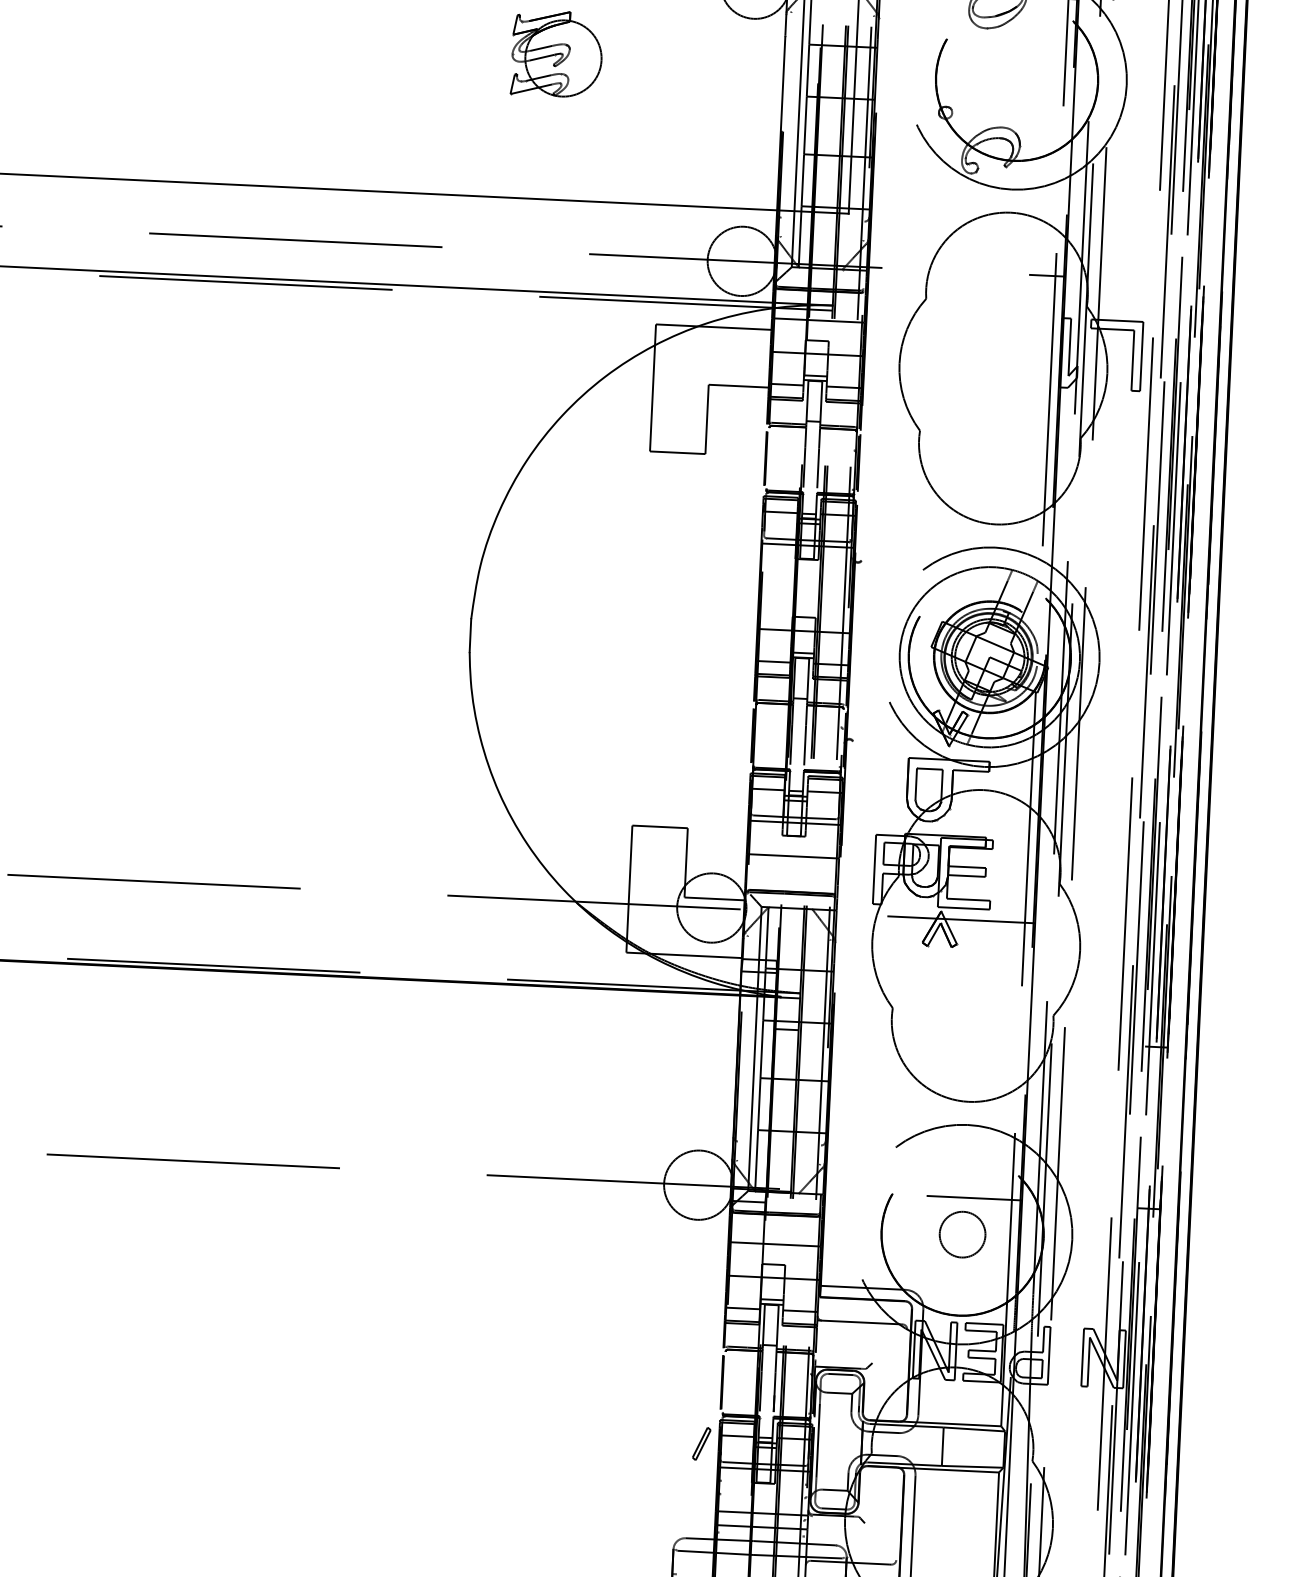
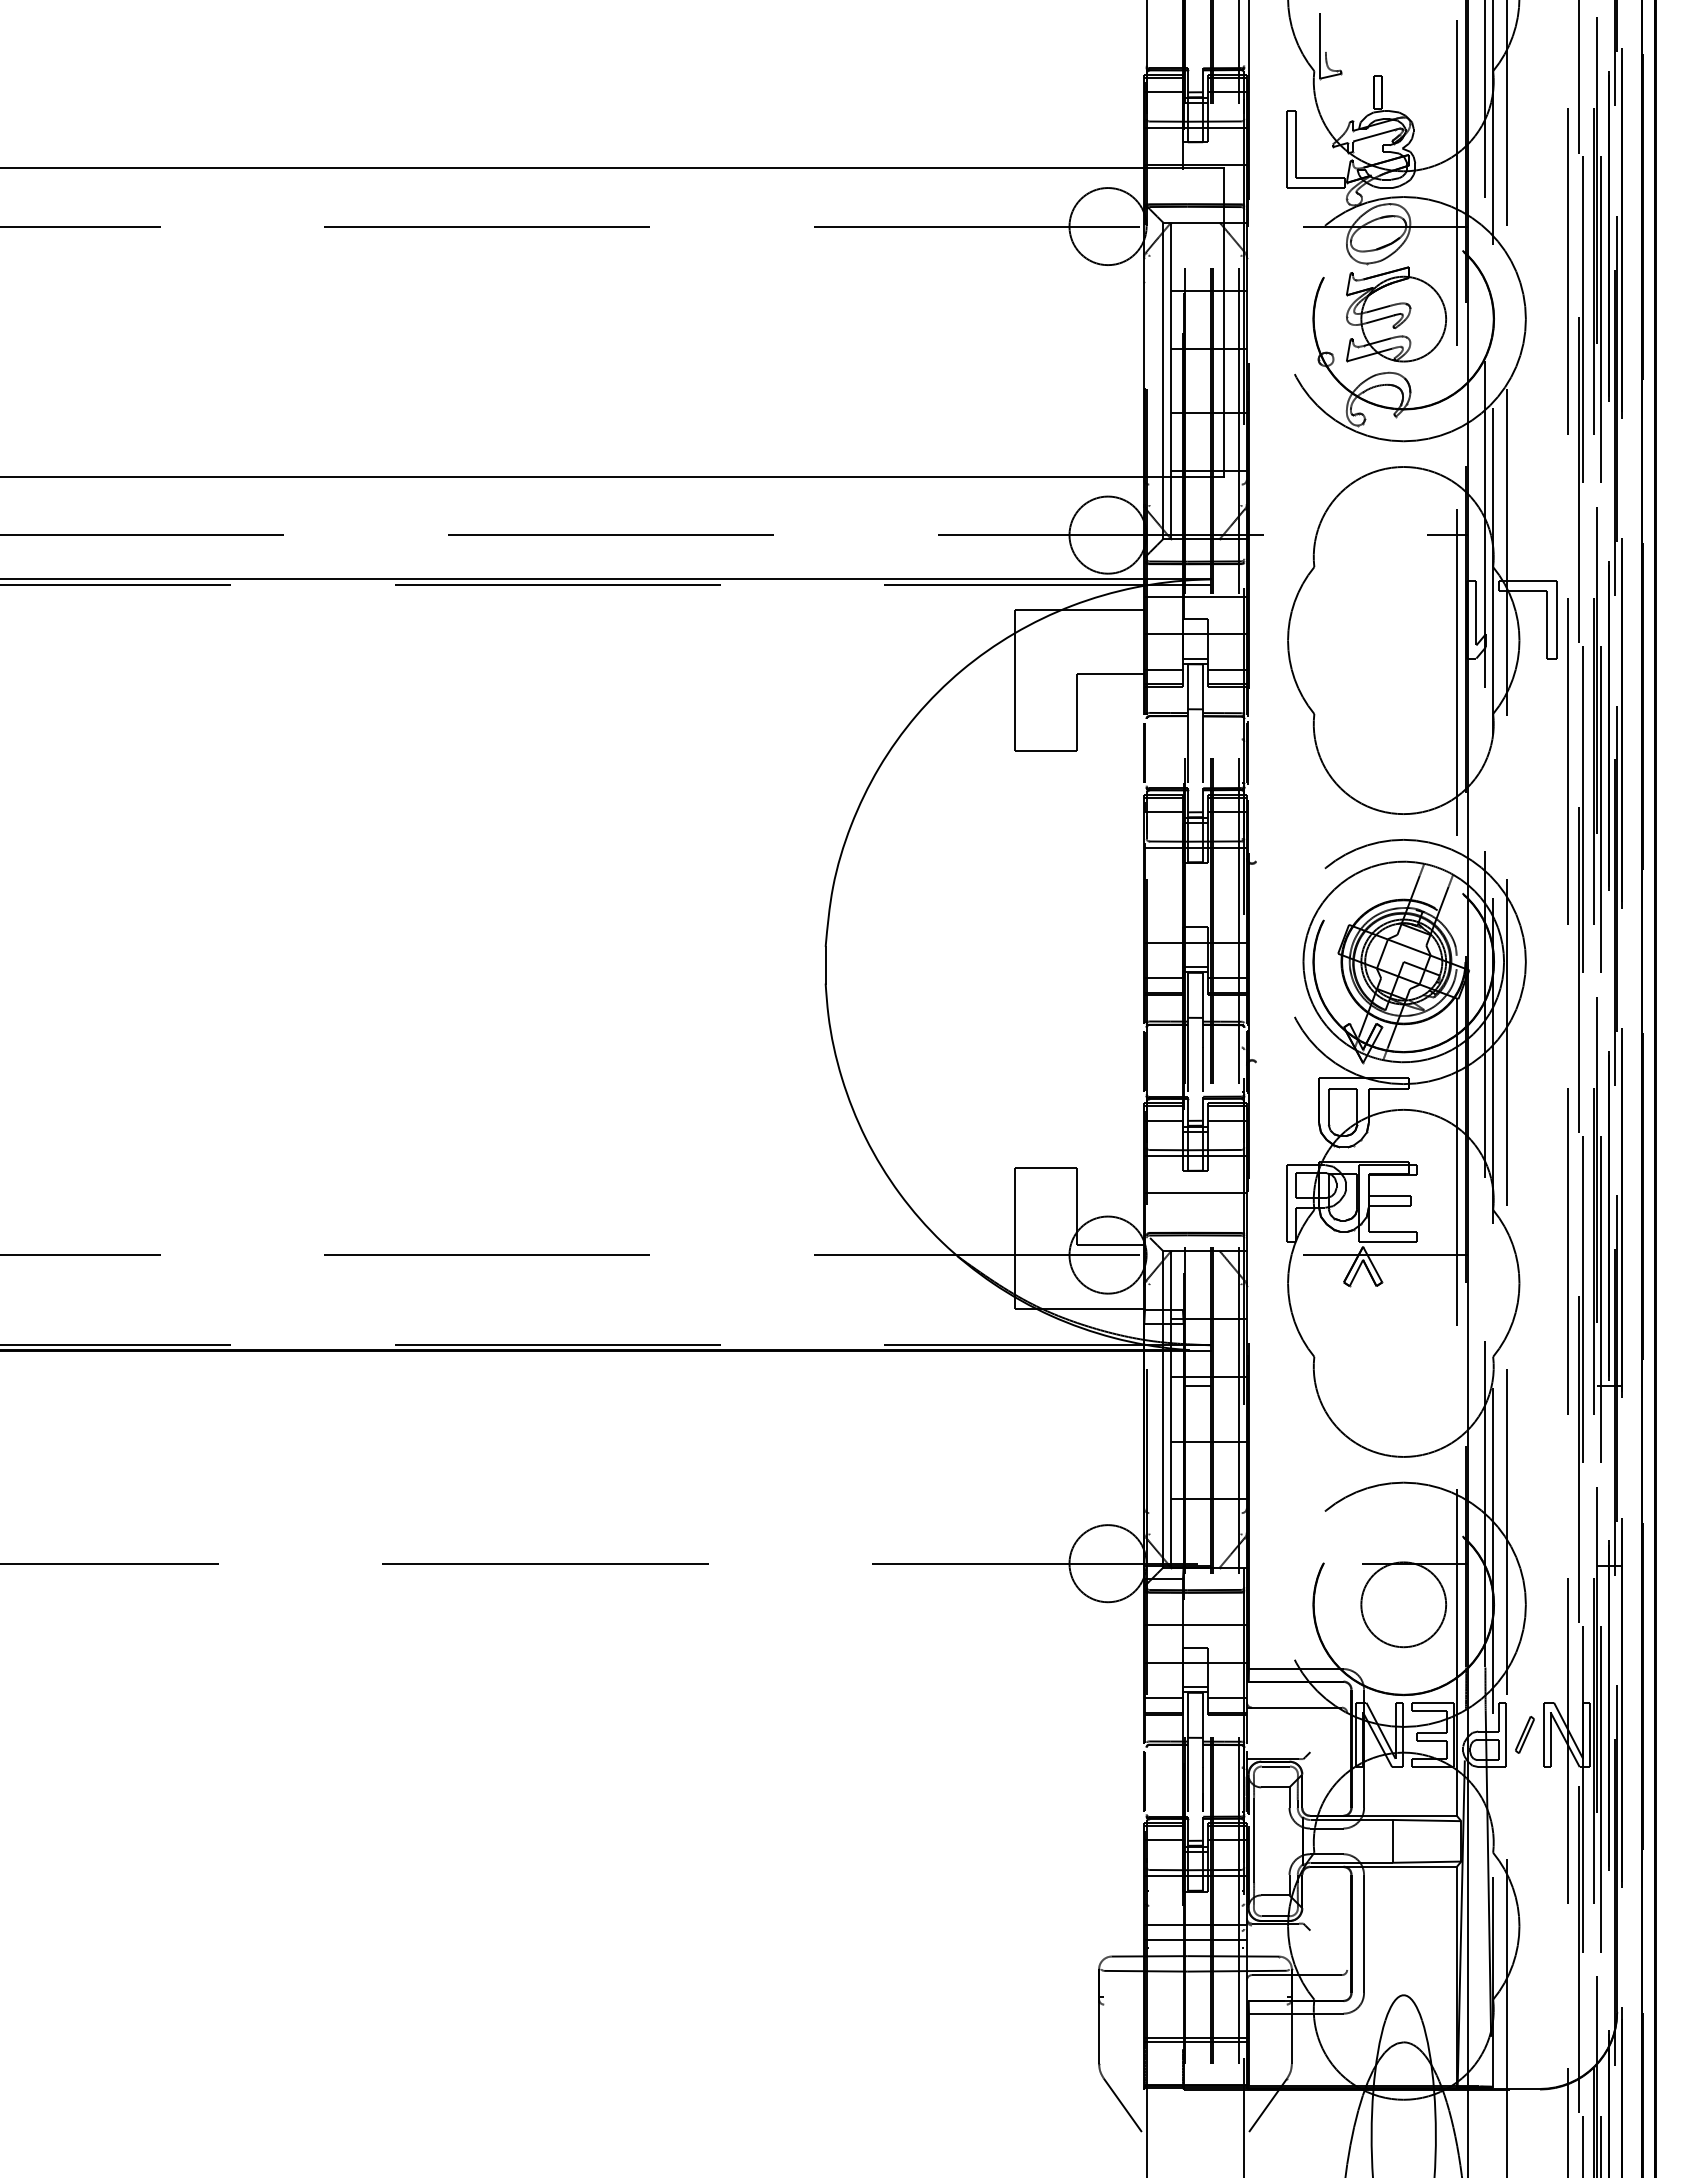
part: (557, 54) -> (1396, 314), moved
circle: (962, 1234) -> (1403, 1604), size x1.67
part: (701, 1443) -> (1524, 1734), moved

